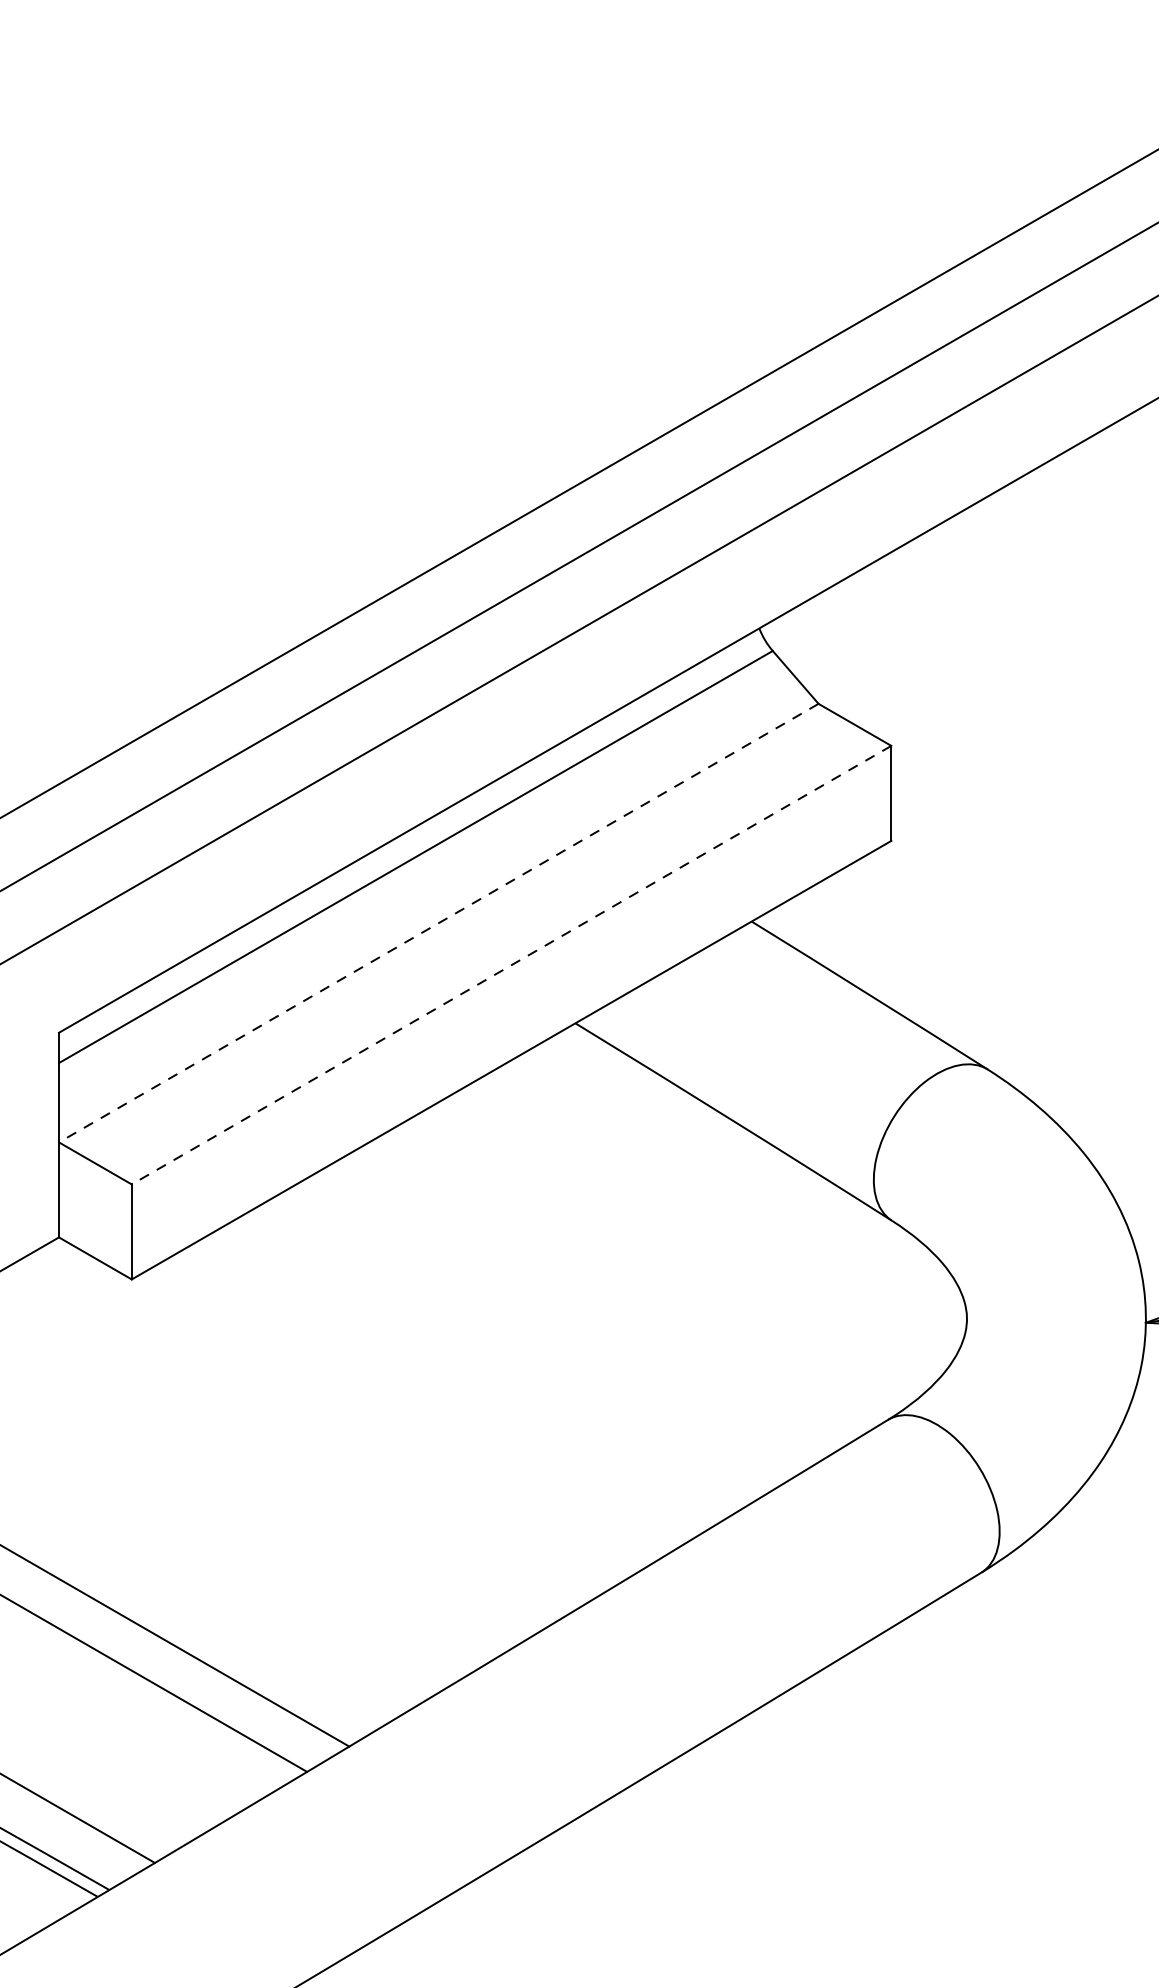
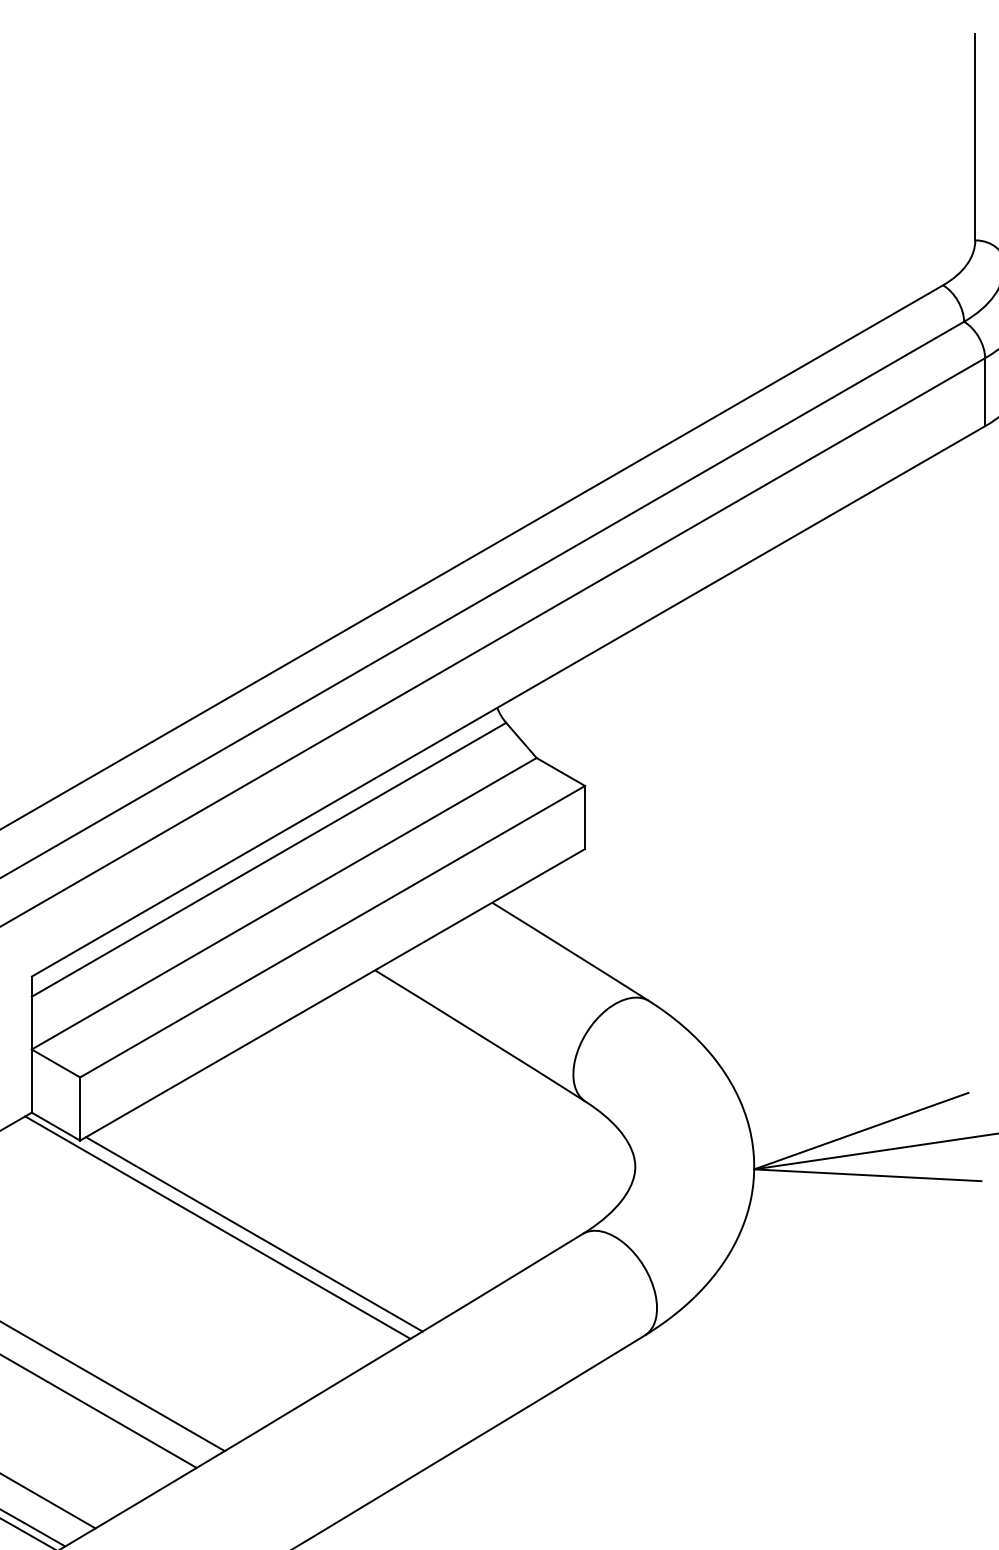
line: (437, 924) -> (283, 904), dashed -> solid
line: (511, 964) -> (332, 931), dashed -> solid
line: (338, 1410) -> (217, 1227), added
line: (394, 1420) -> (254, 1234), added

